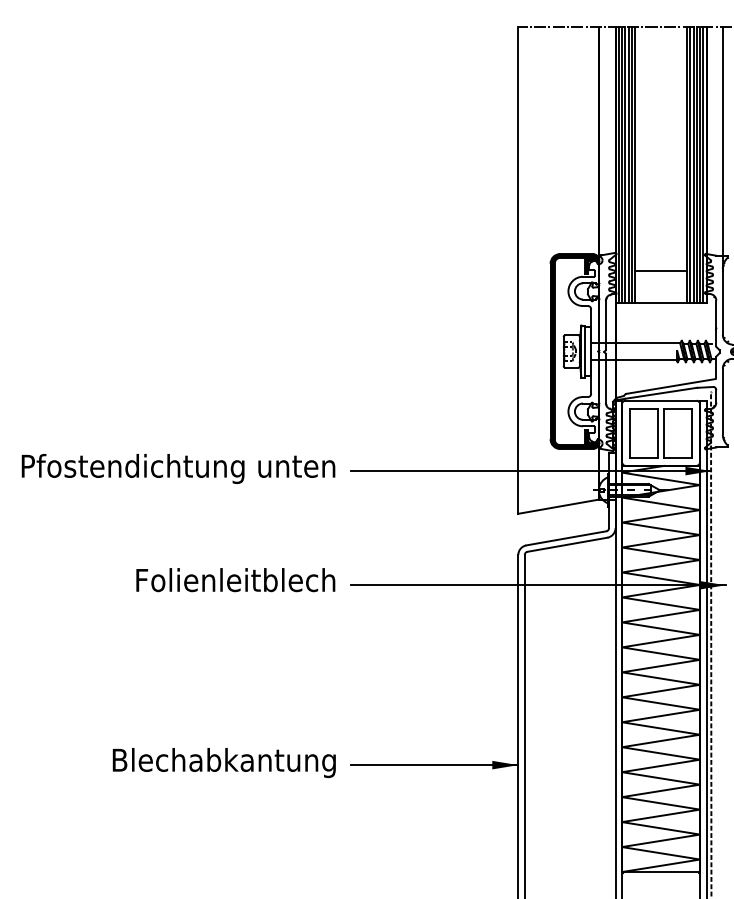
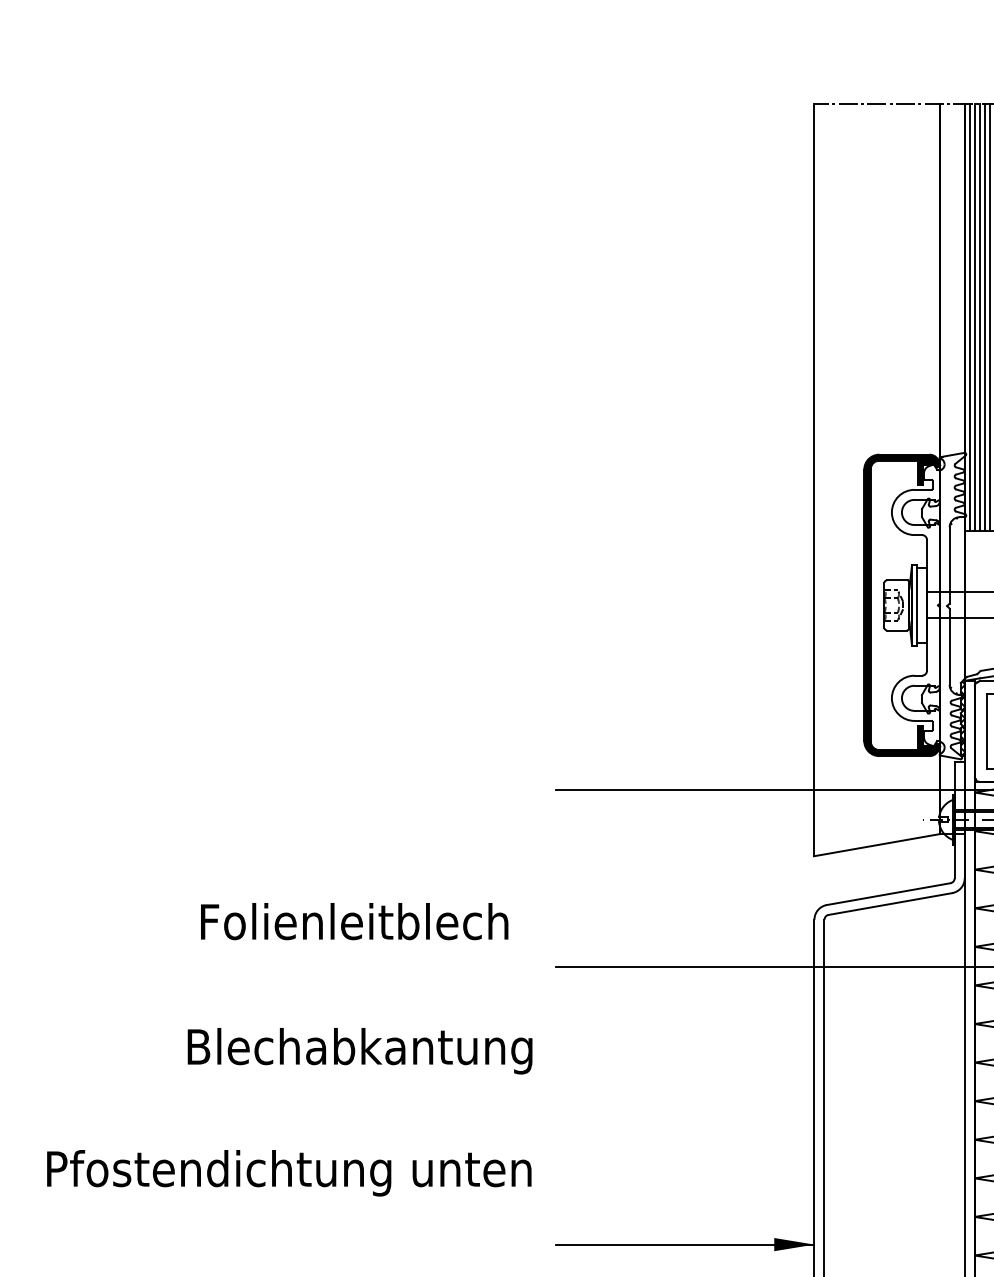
text: (178, 468) -> (289, 1172), moved
text: (235, 580) -> (354, 922), moved
text: (223, 763) -> (358, 1051), moved

